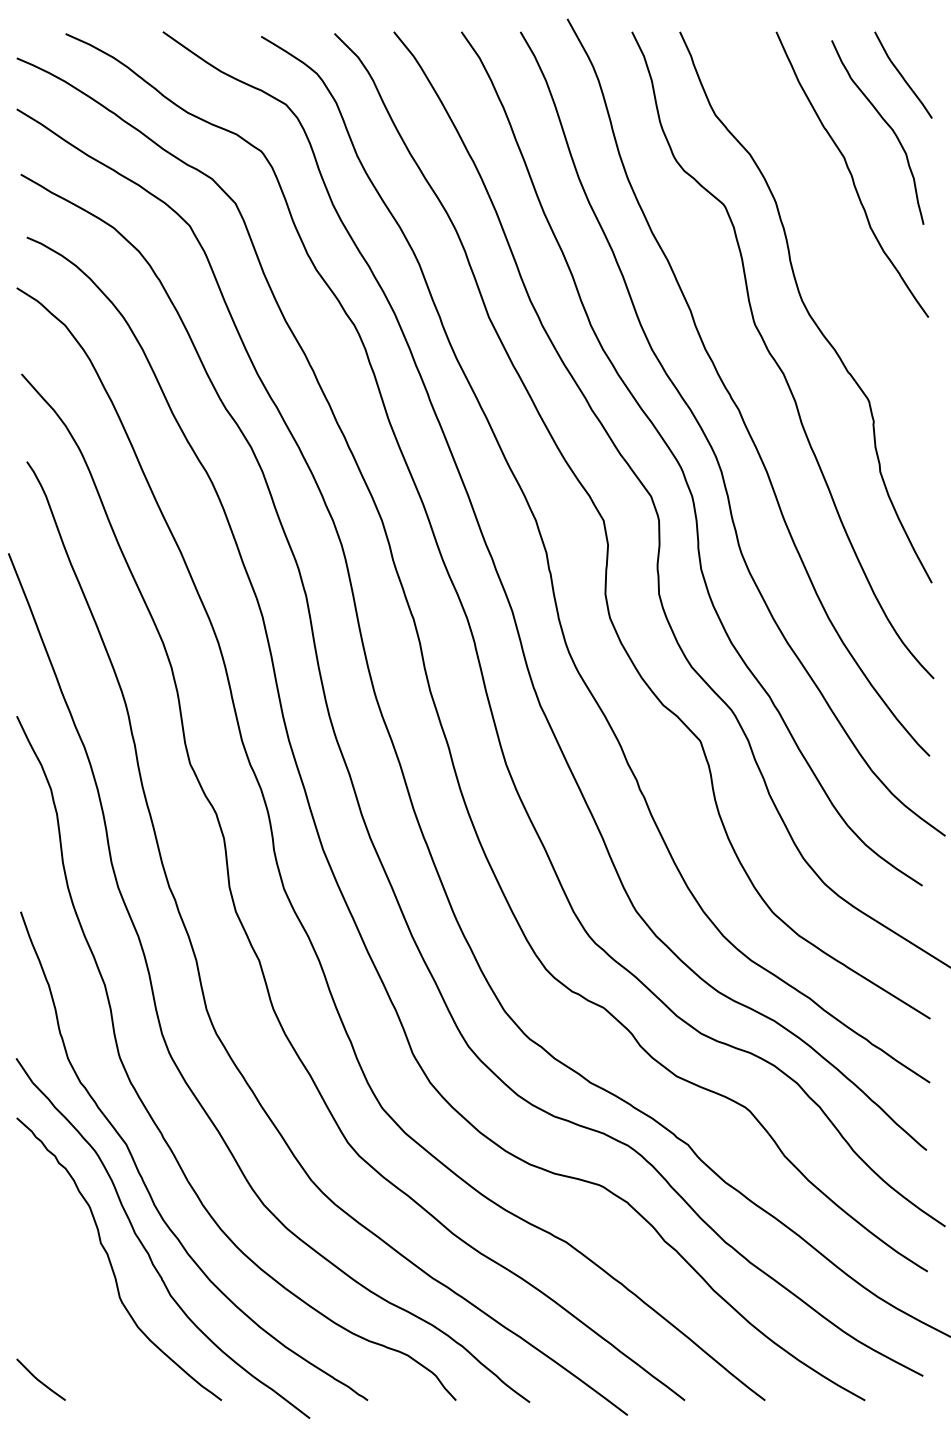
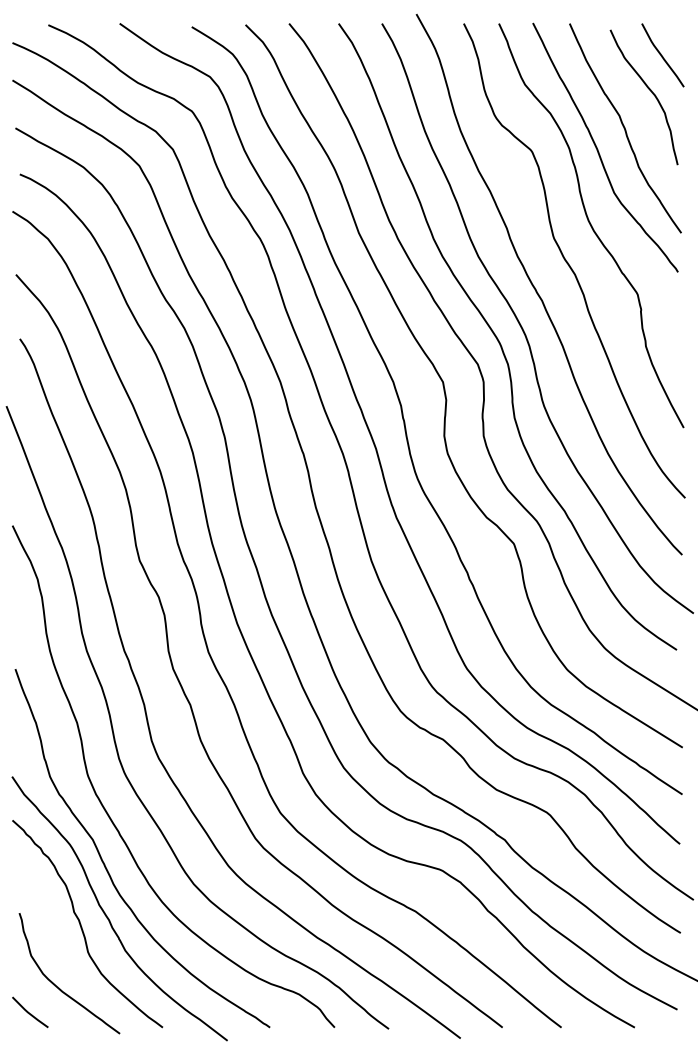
curve: (816, 206) -> (599, 151), added
curve: (77, 1343) -> (57, 985), added

